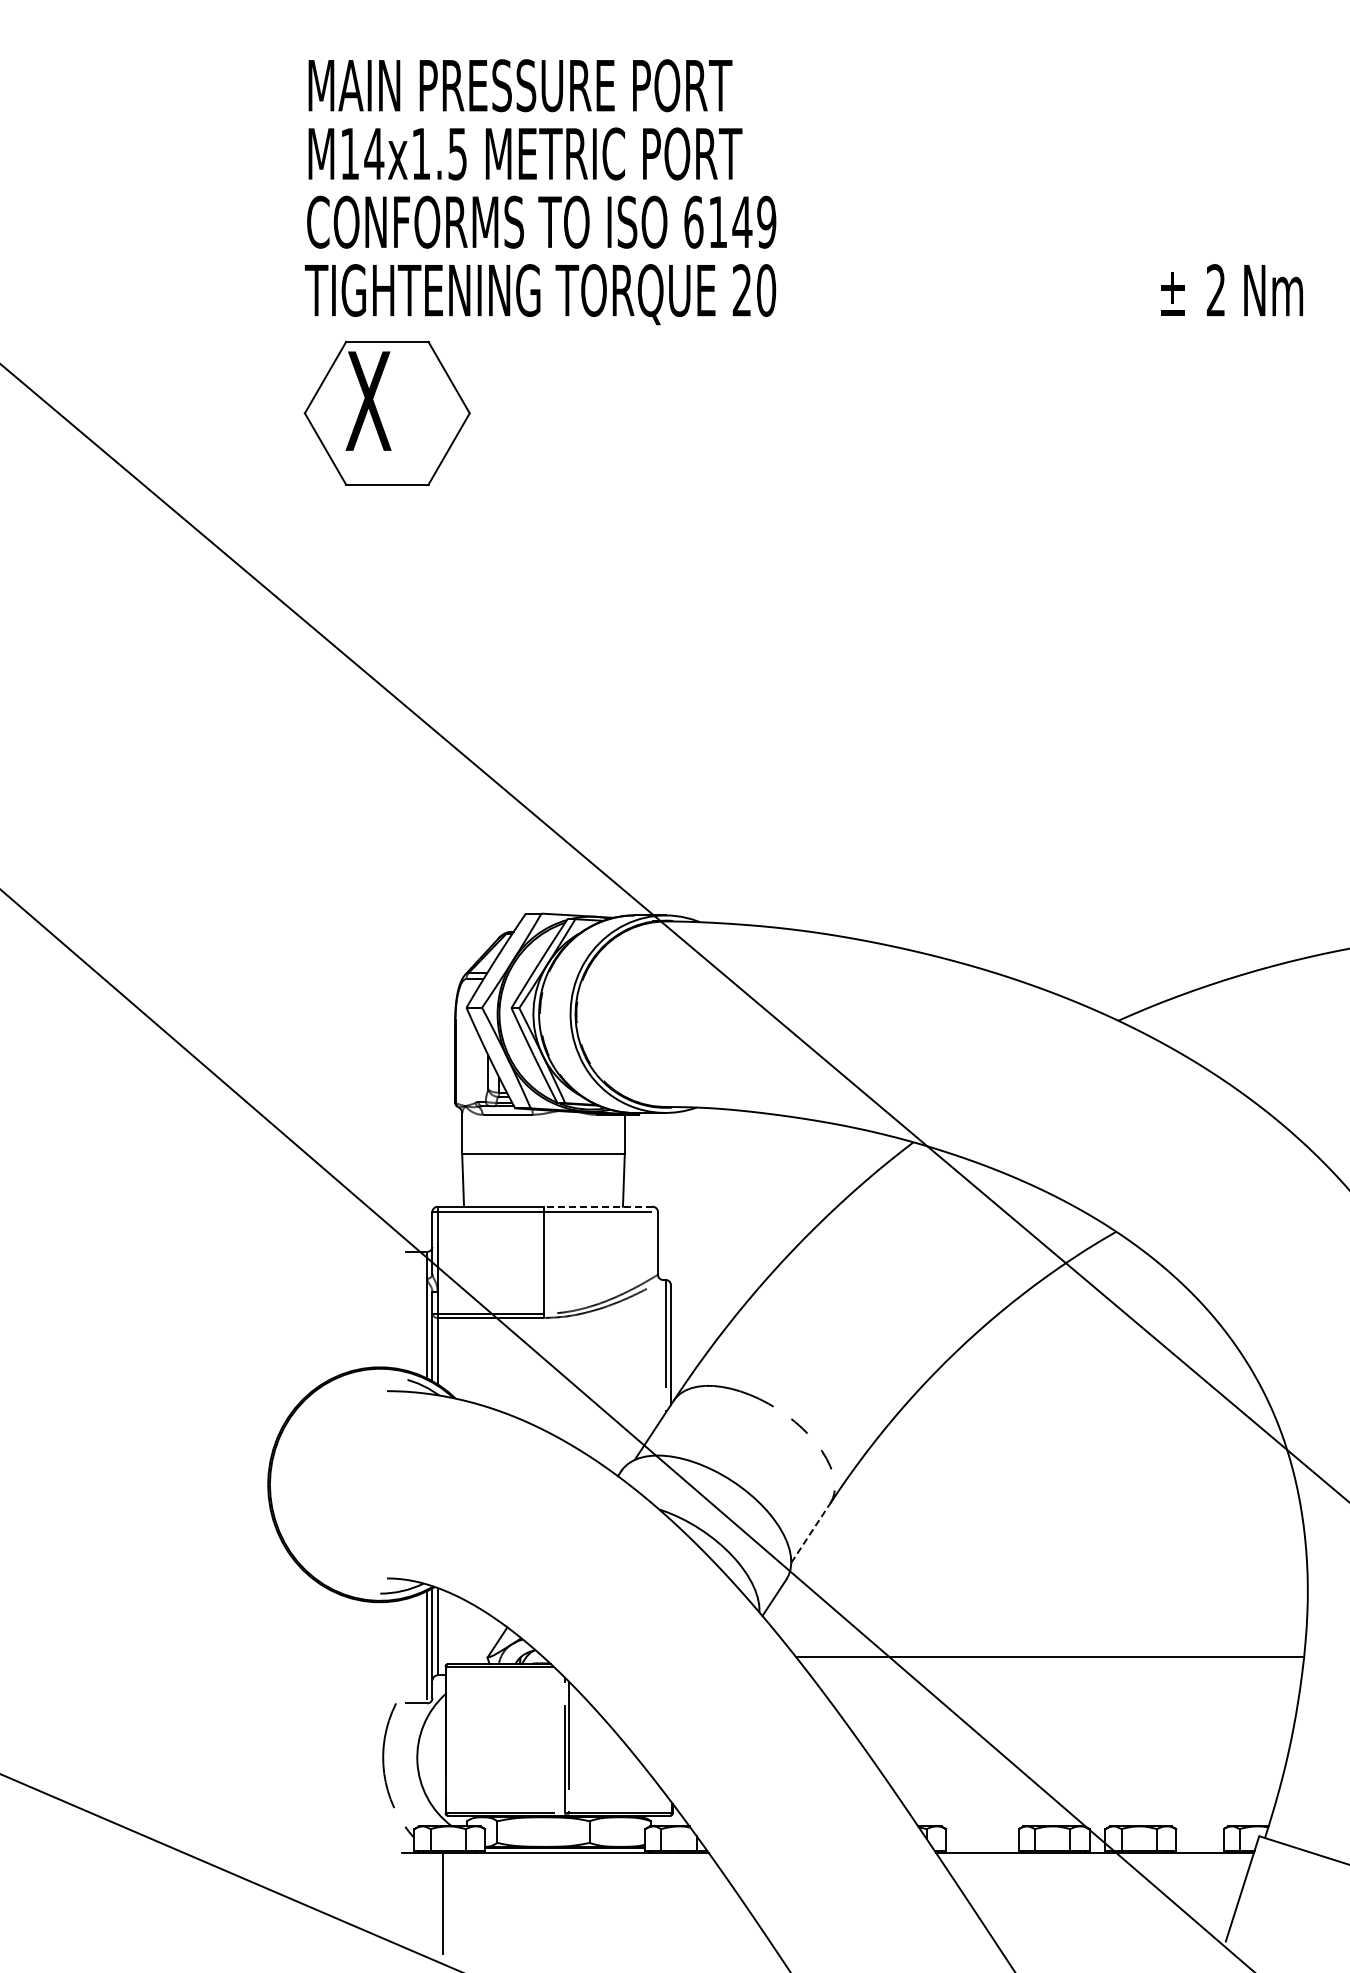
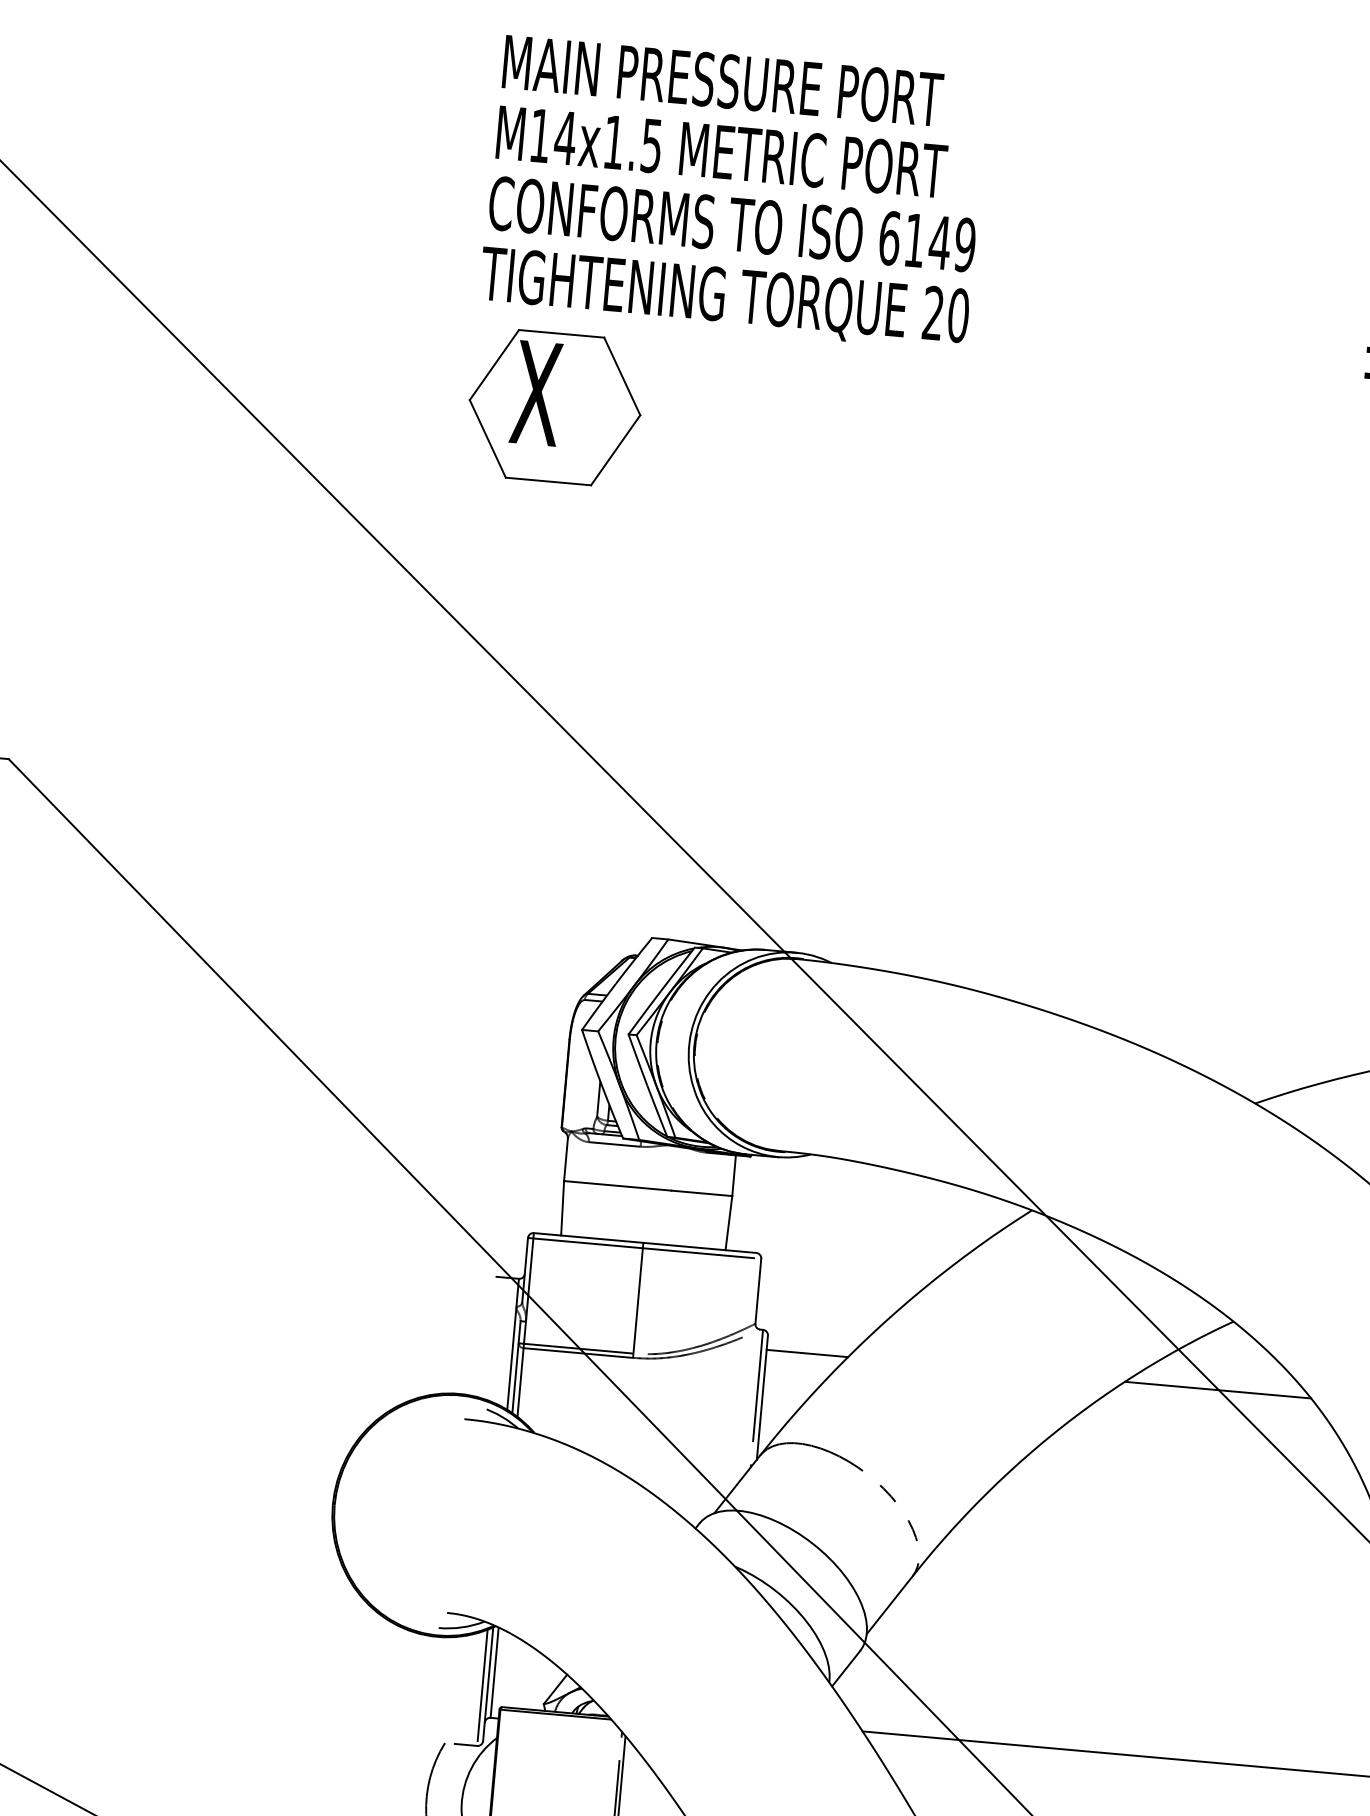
line: (598, 1206) -> (700, 1247), dashed -> solid
line: (709, 1298) -> (806, 1353), added
line: (1107, 1298) -> (1218, 1389), added
line: (810, 1533) -> (889, 1605), dashed -> solid

